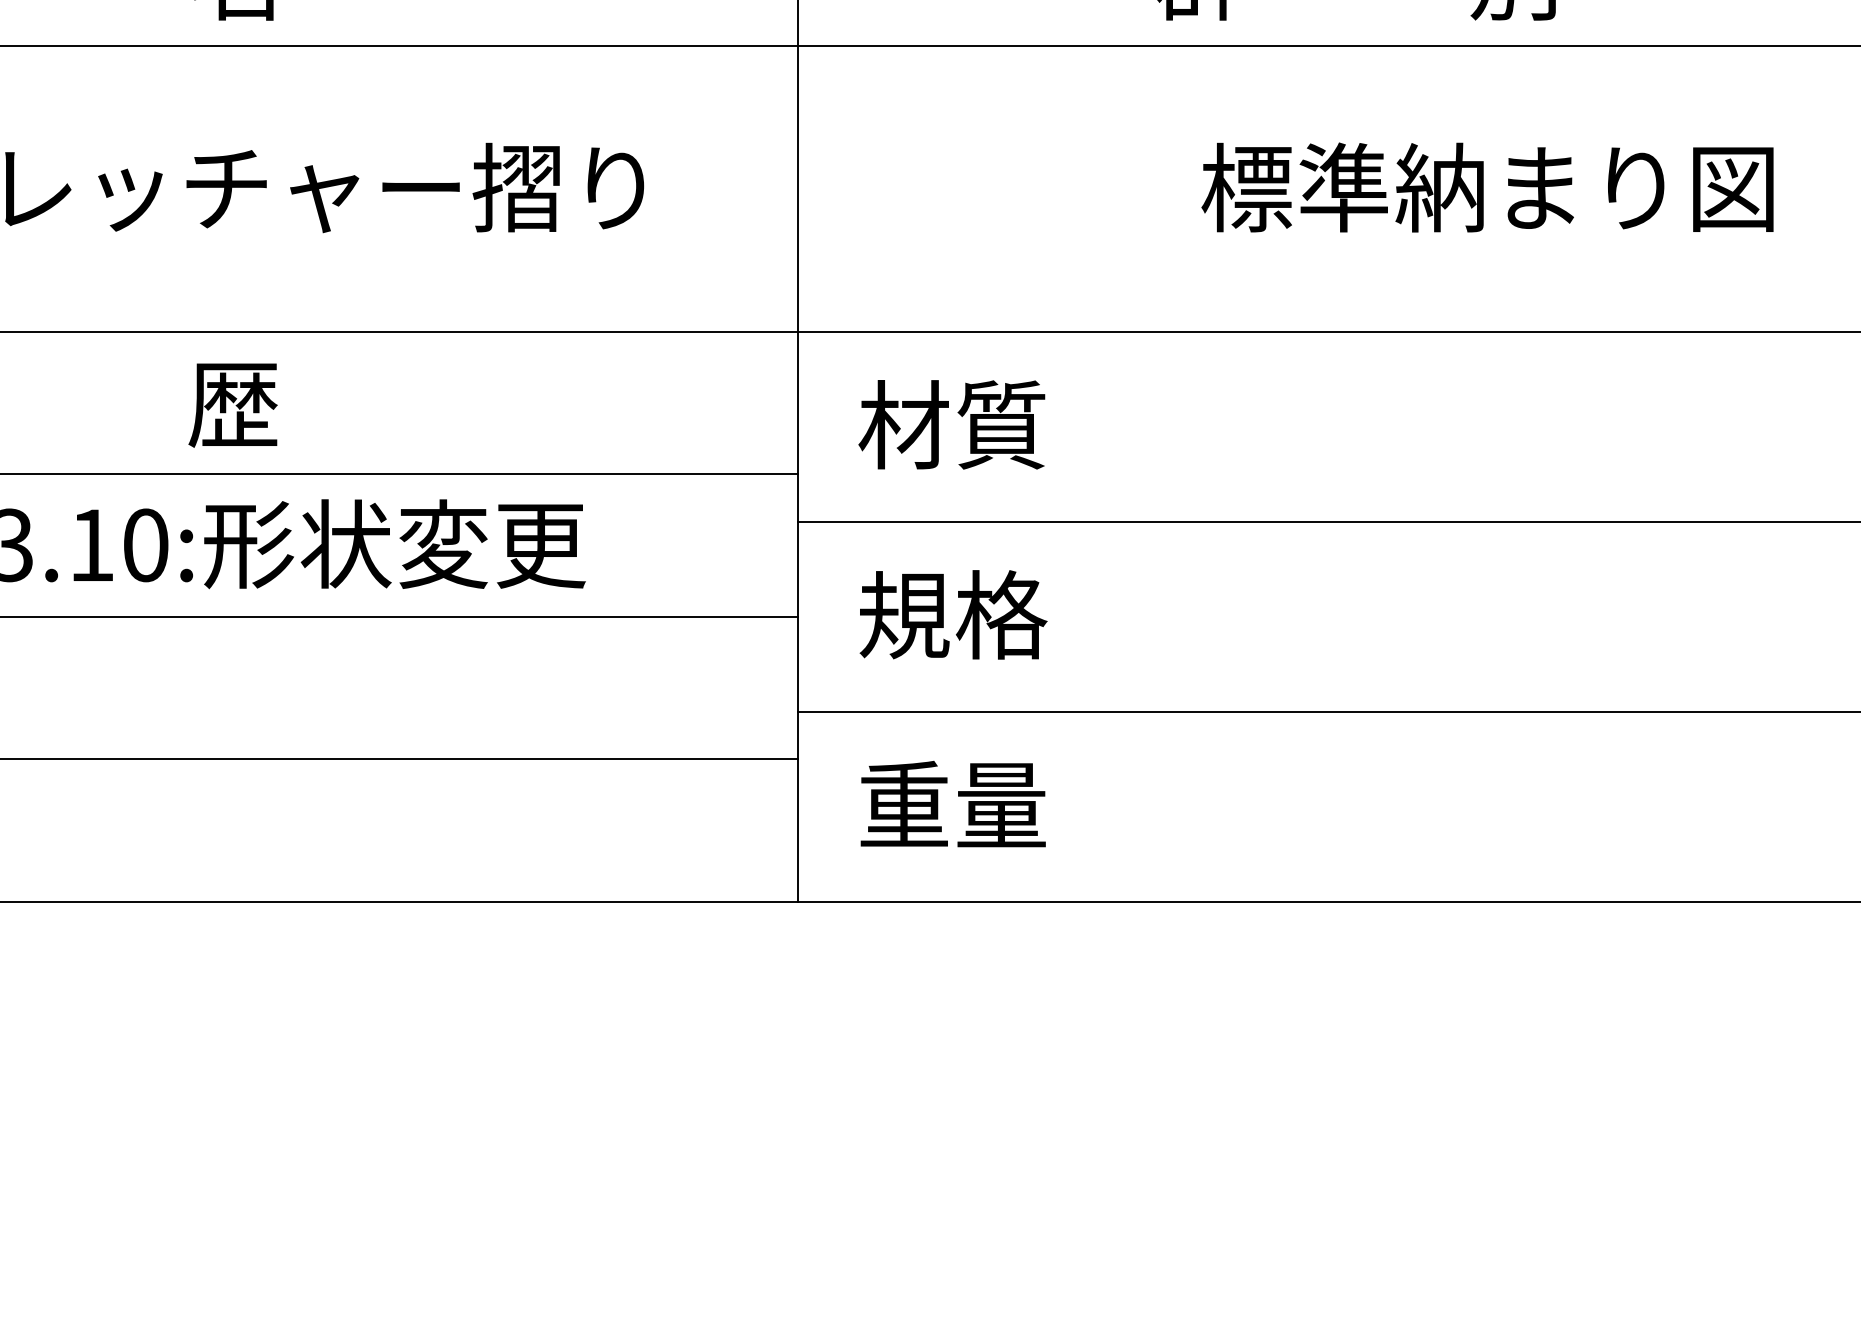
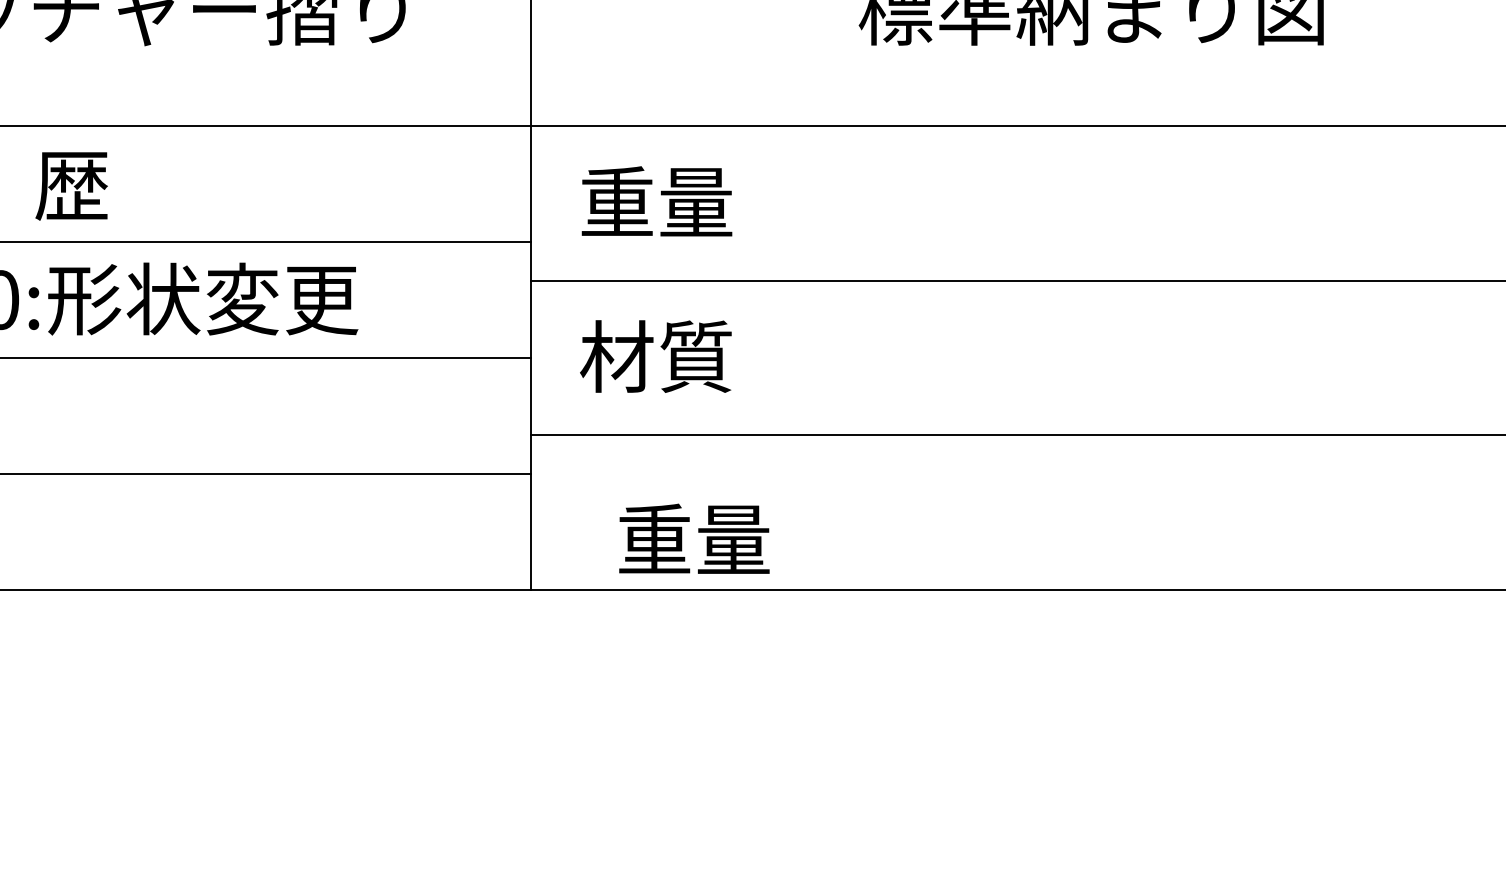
text: (951, 424) -> (655, 201), 材質 -> 重量
text: (952, 614) -> (656, 356), 規格 -> 材質
text: (952, 803) -> (693, 538), moved

